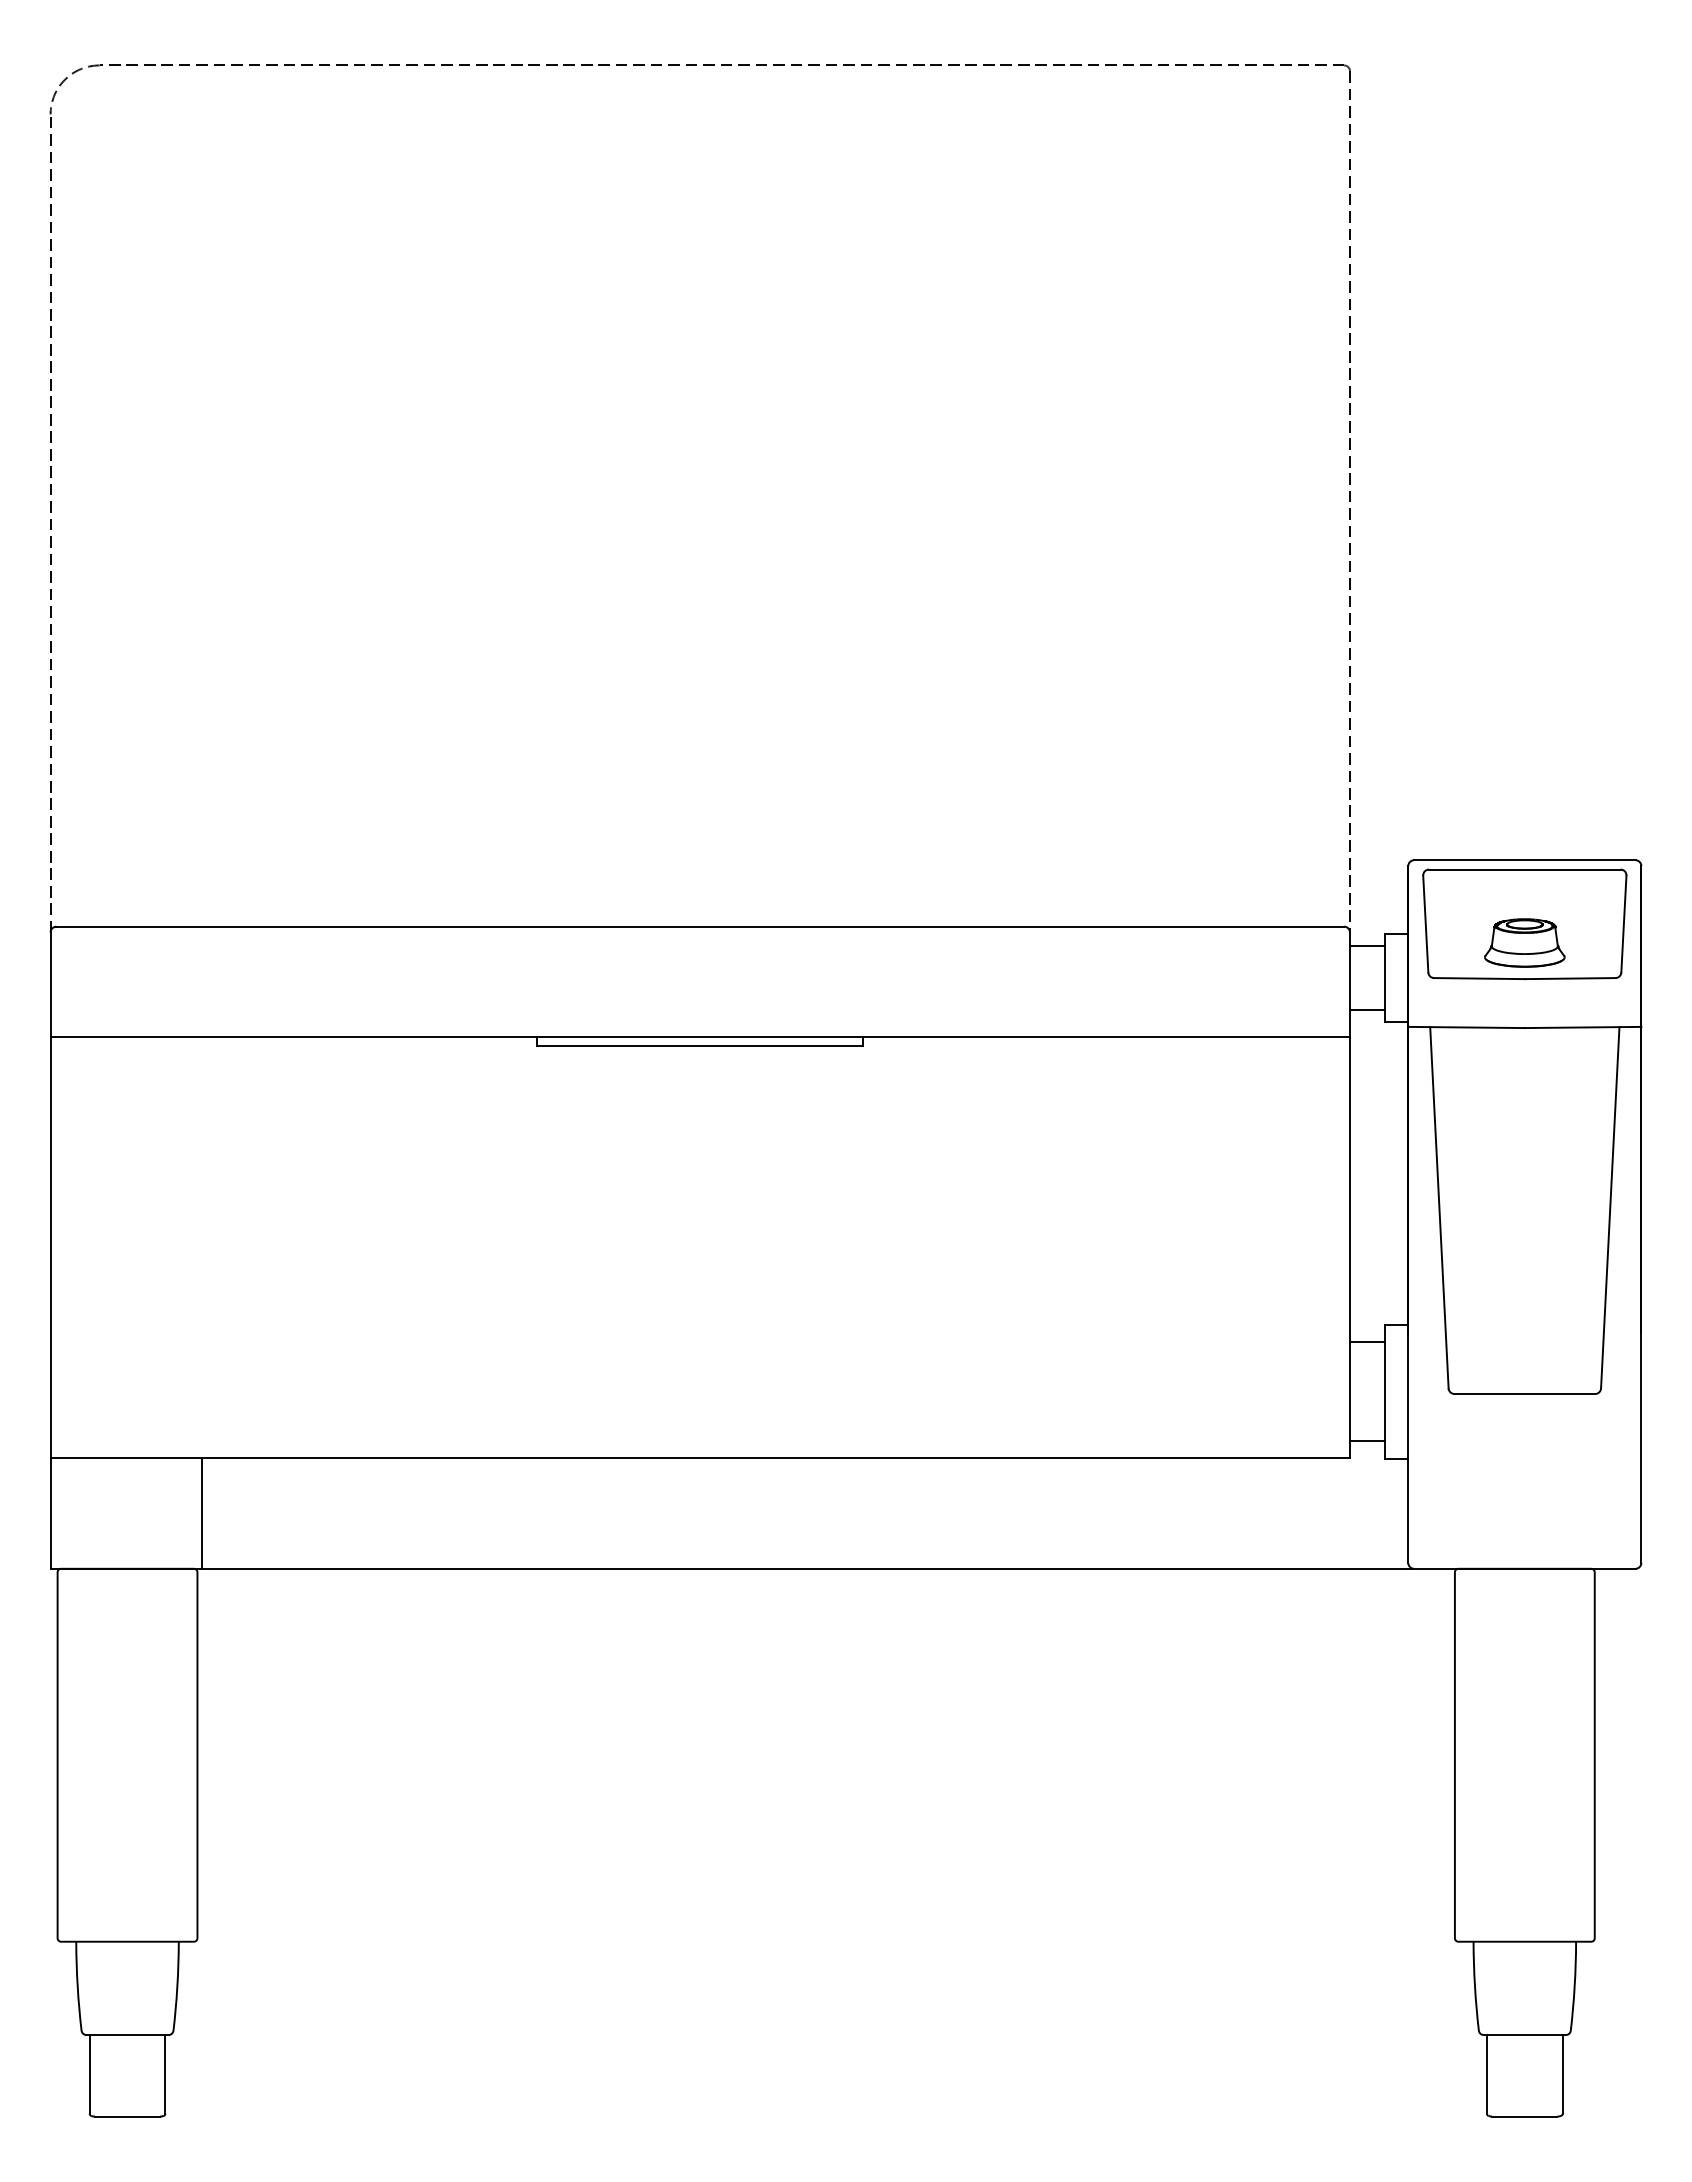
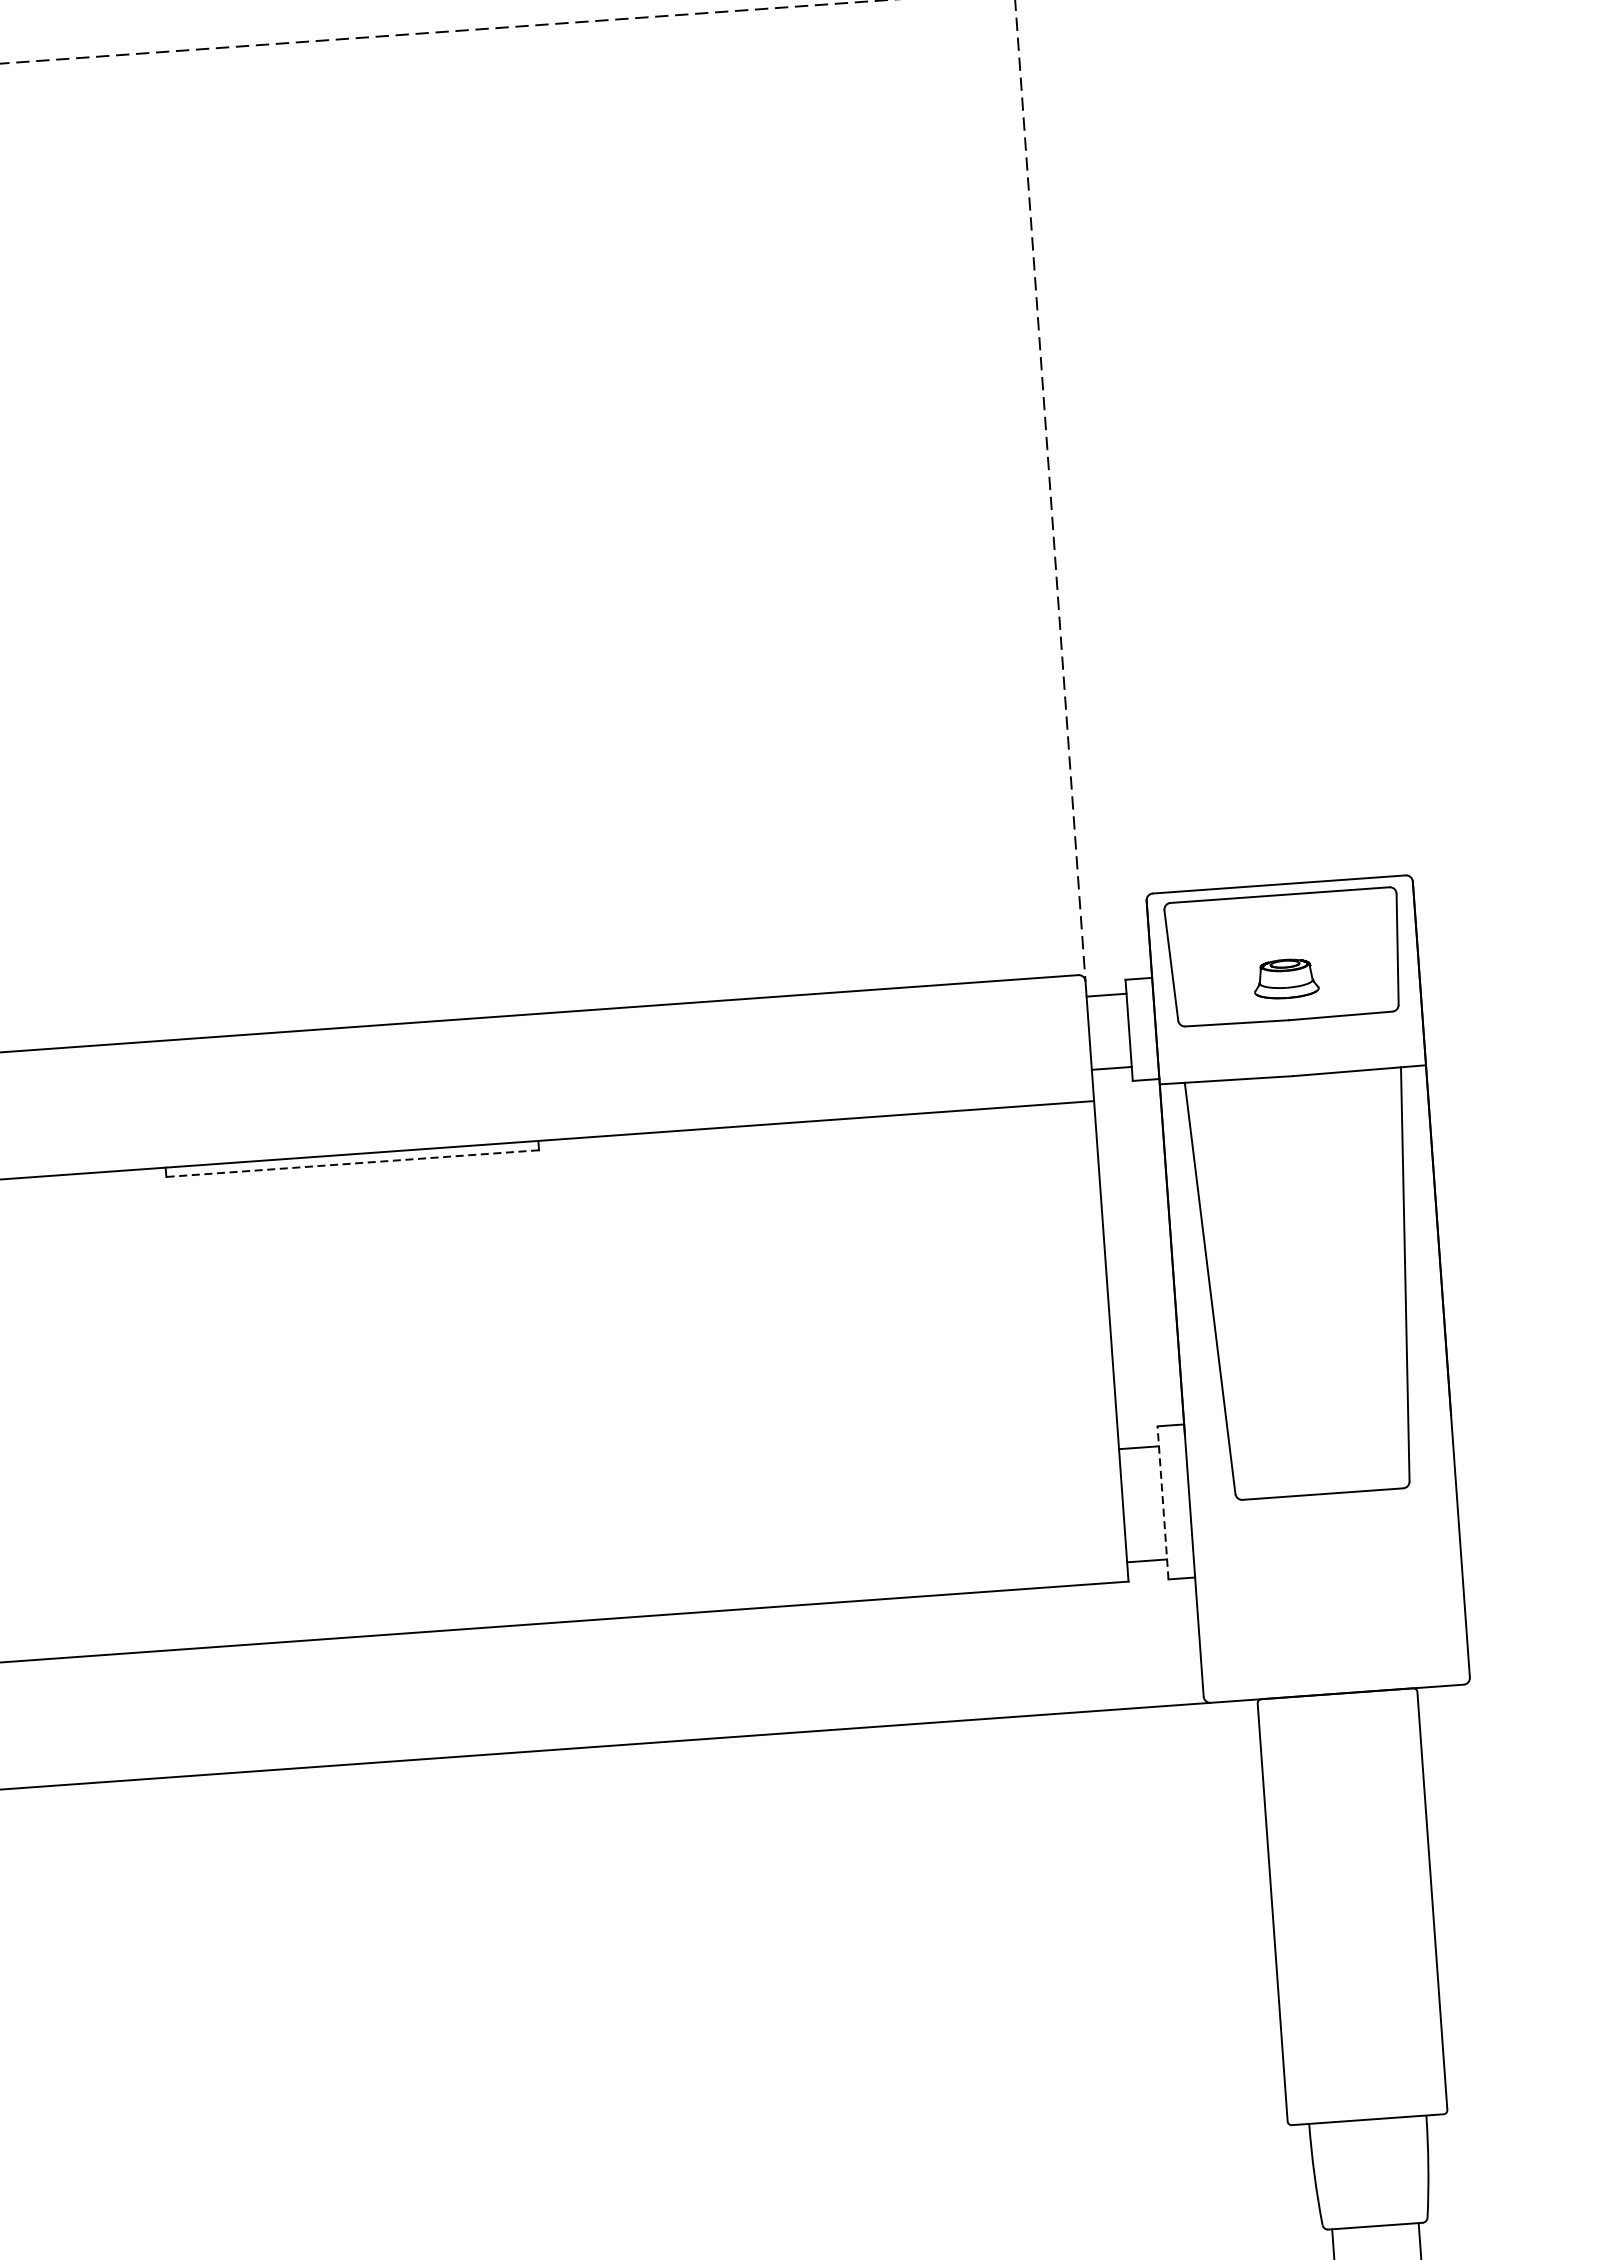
part: (1524, 942) -> (1285, 978), size x0.7
line: (699, 1045) -> (351, 1163), solid -> dashed
line: (1384, 1391) -> (1162, 1502), solid -> dashed

